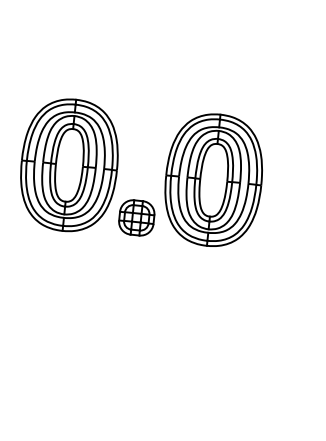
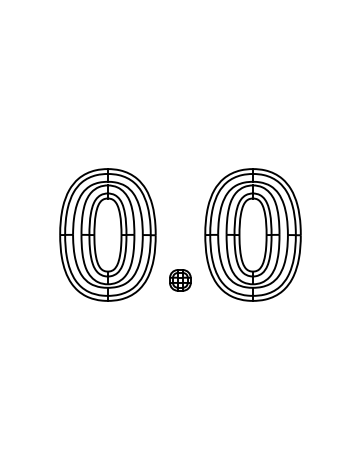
part: (136, 218) -> (180, 280), size x0.6

